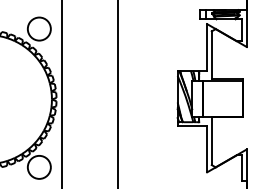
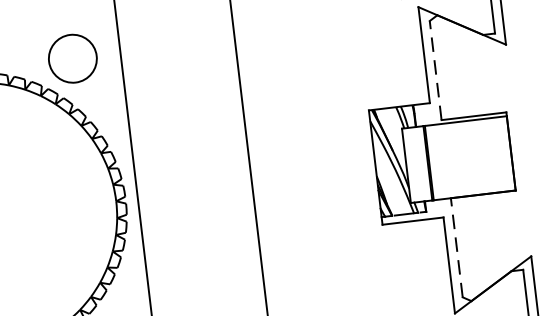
line: (211, 55) -> (435, 70), solid -> dashed
line: (211, 141) -> (456, 248), solid -> dashed

